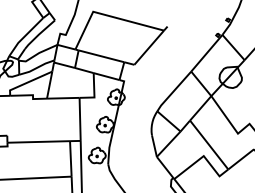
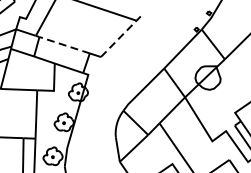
line: (149, 47) -> (119, 38), solid -> dashed
line: (101, 56) -> (64, 45), solid -> dashed

